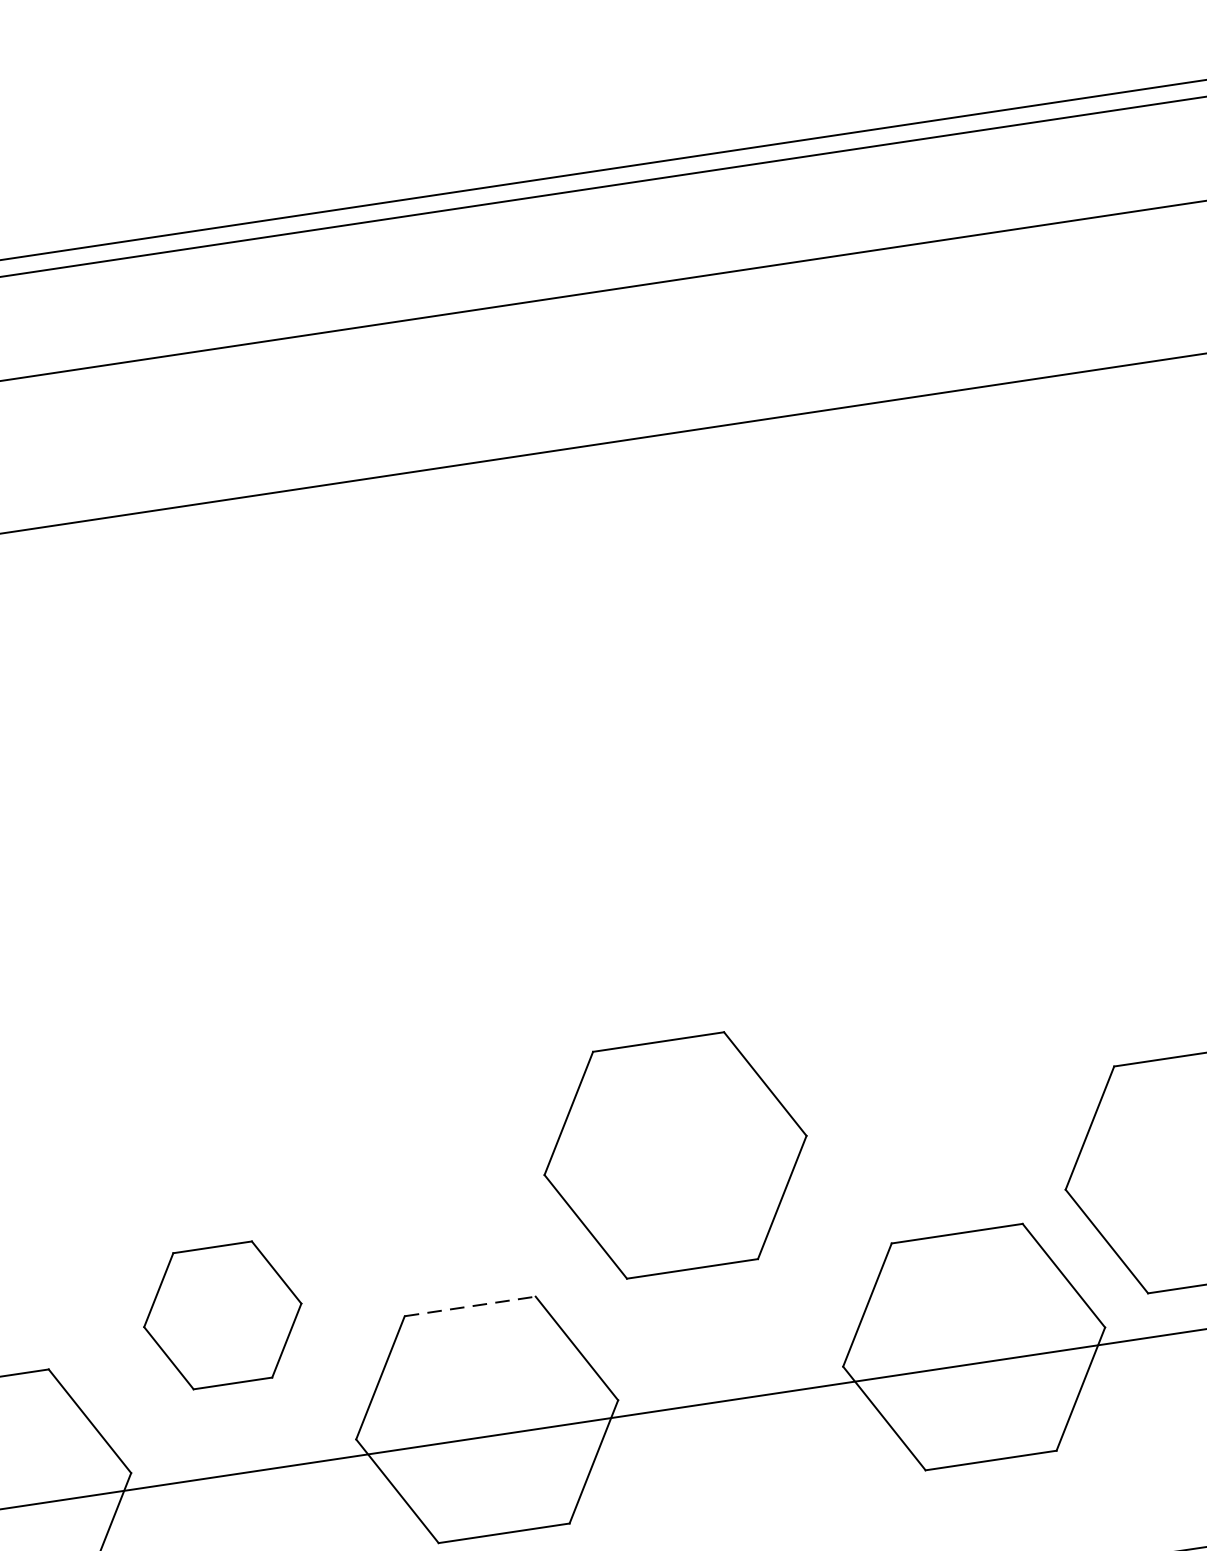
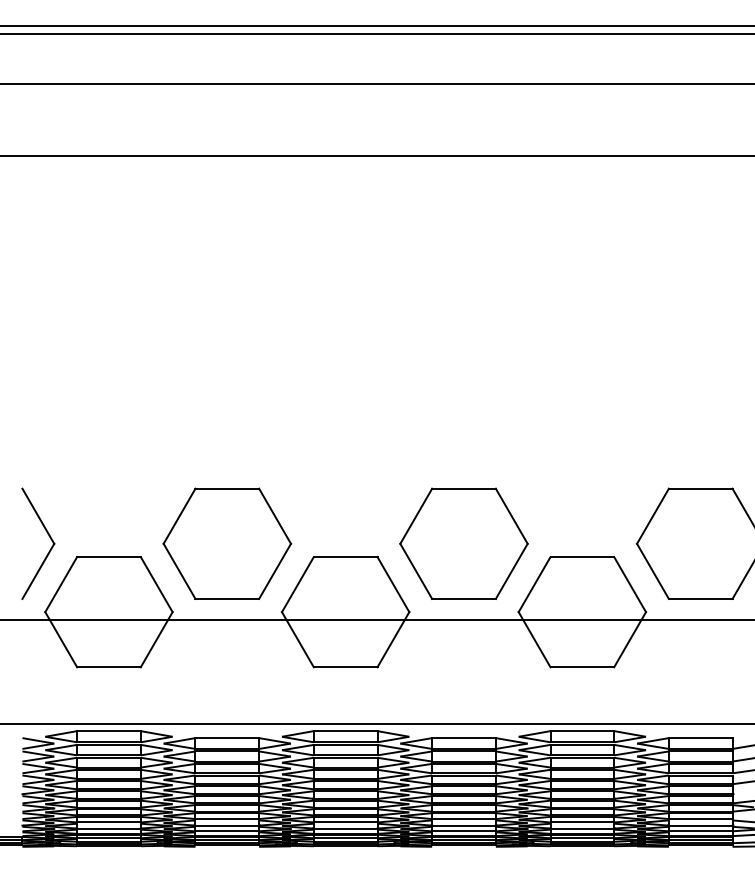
part: (674, 1154) -> (463, 543), moved
line: (470, 1307) -> (345, 557), dashed -> solid
part: (222, 1314) -> (227, 543), size x1.67

